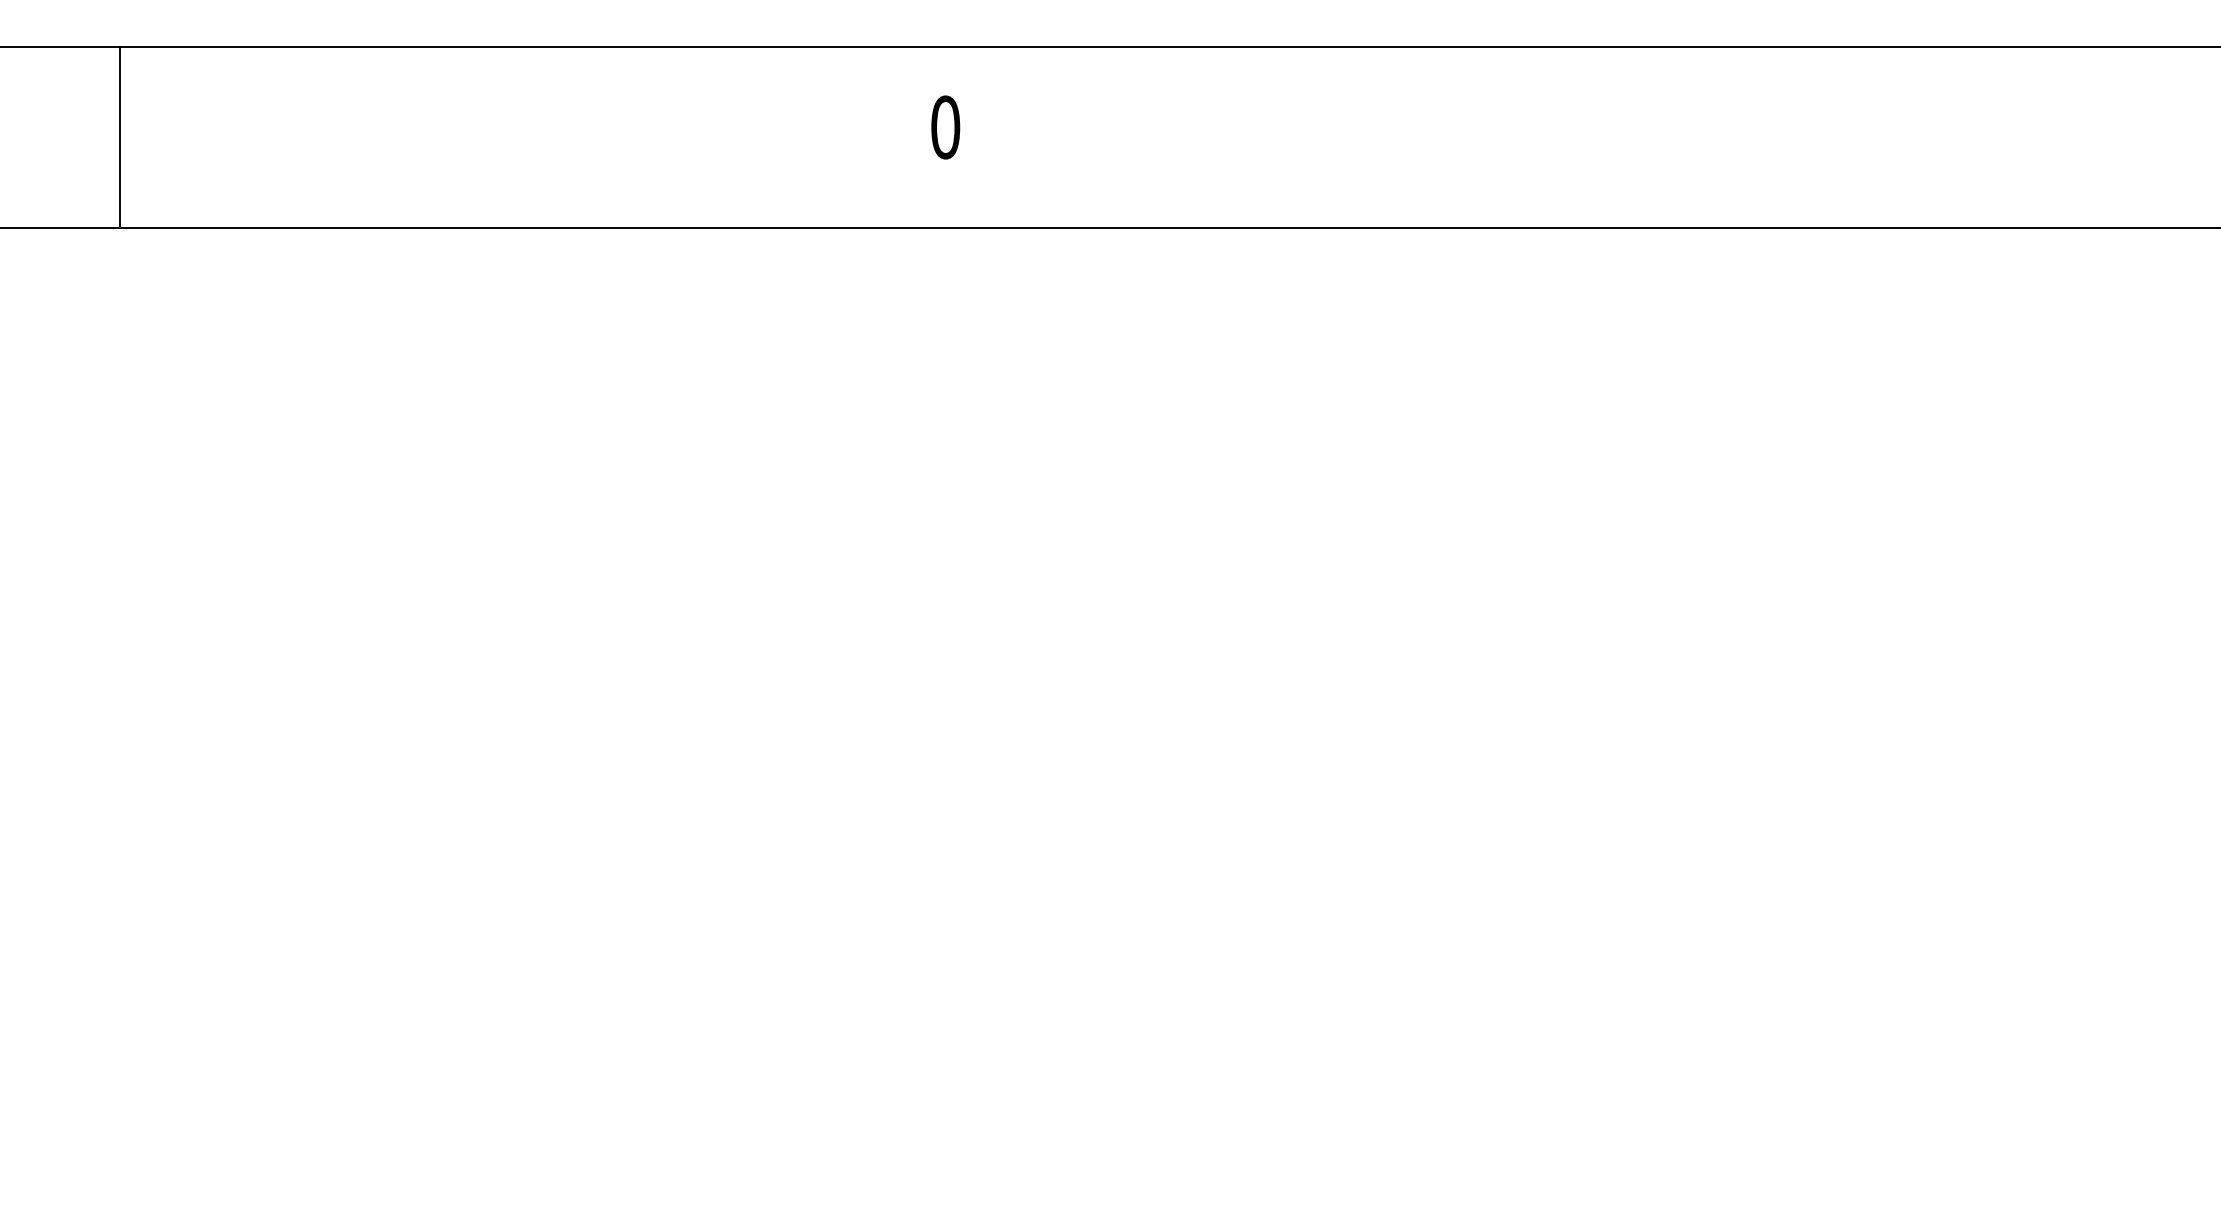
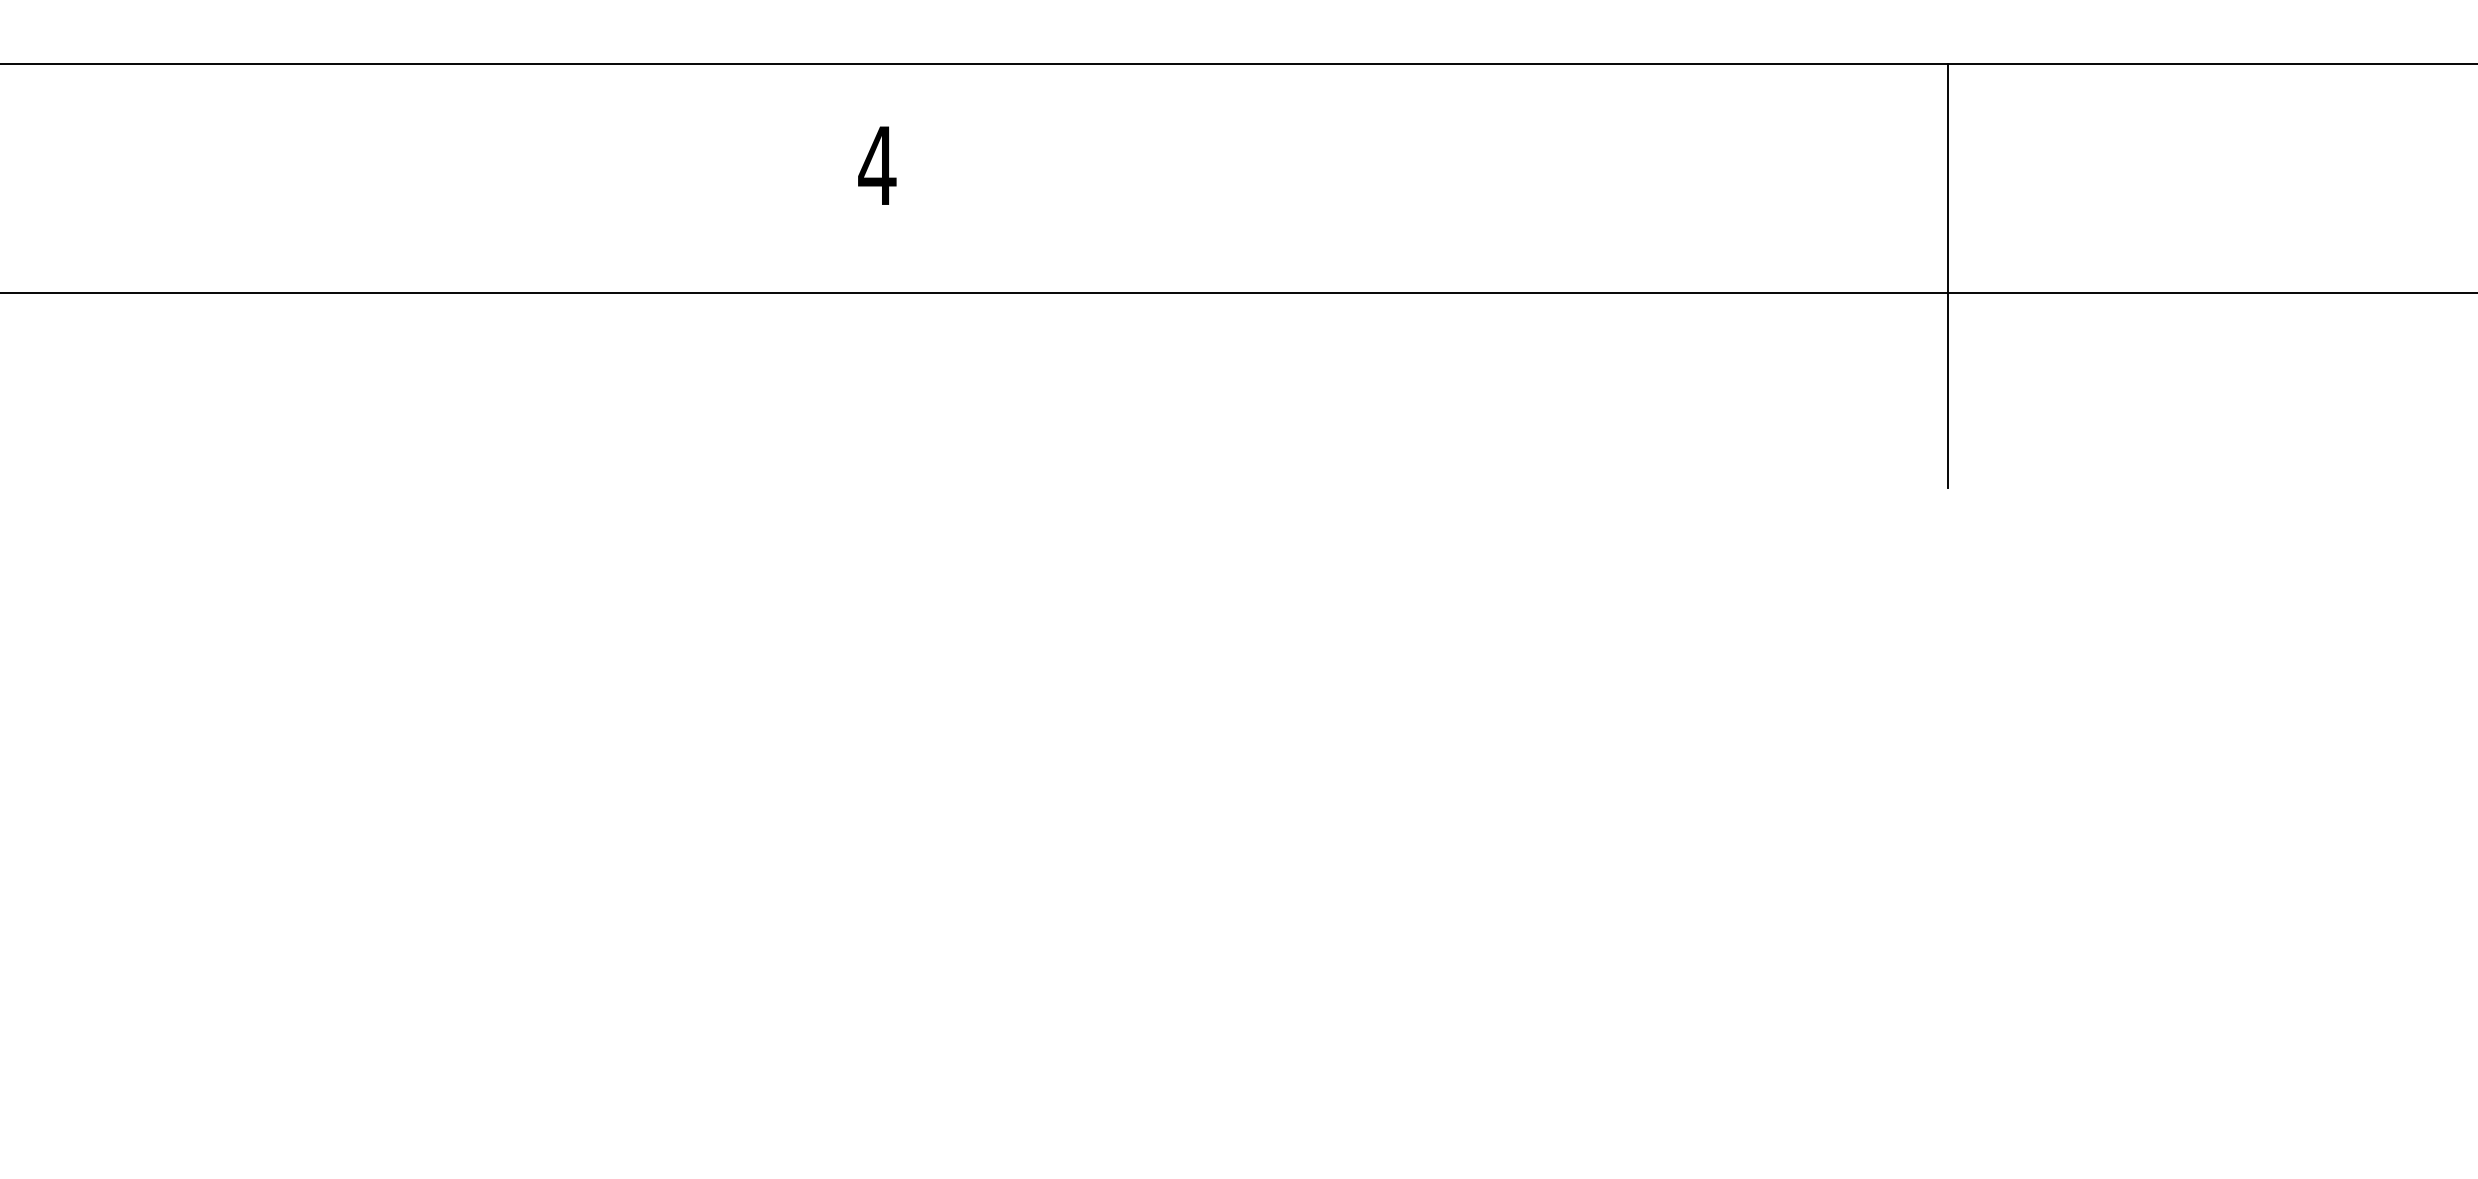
text: (945, 127) -> (877, 165), 0 -> 4
line: (1790, 214) -> (1948, 276), added

